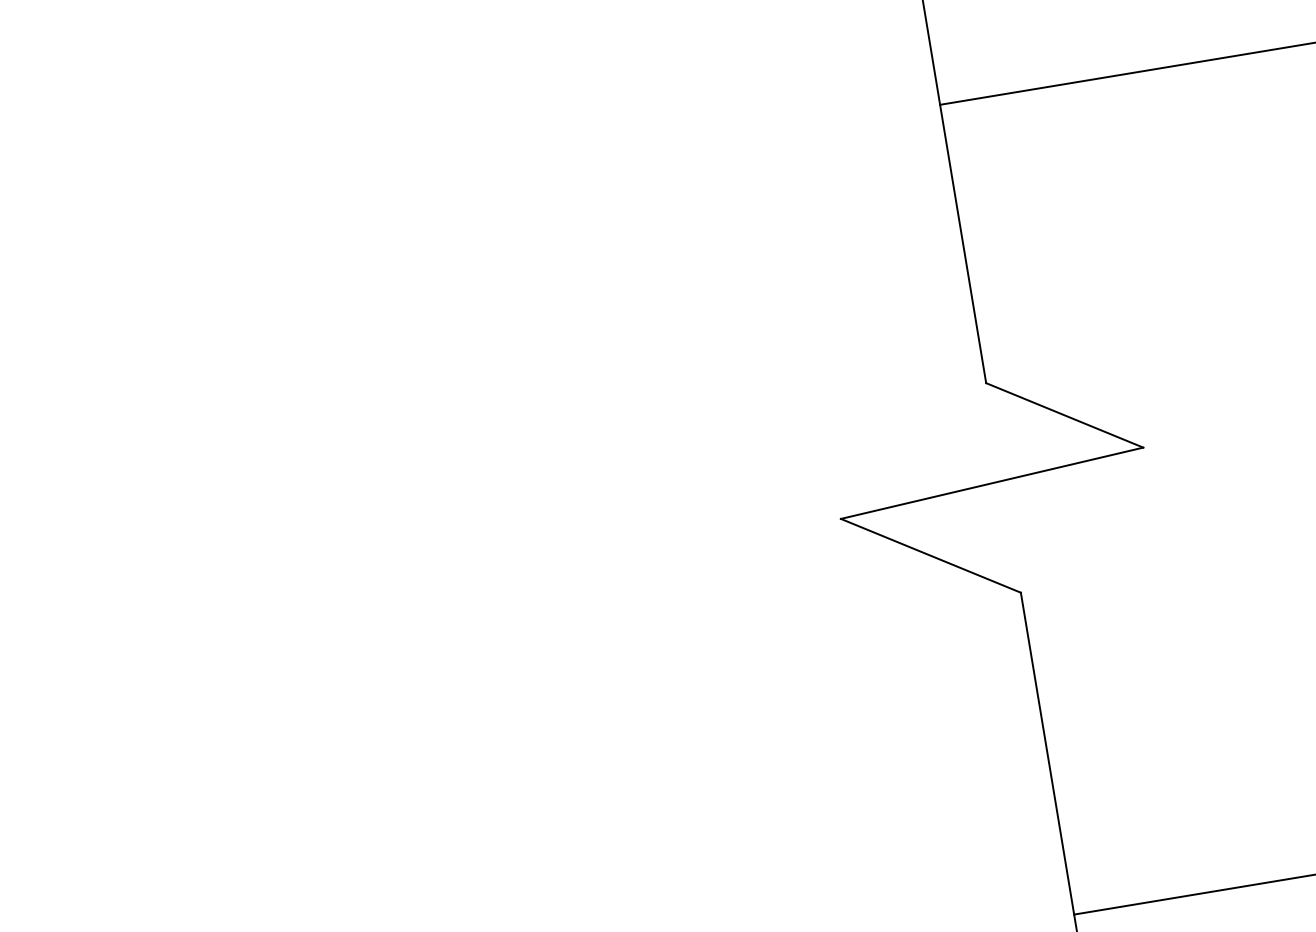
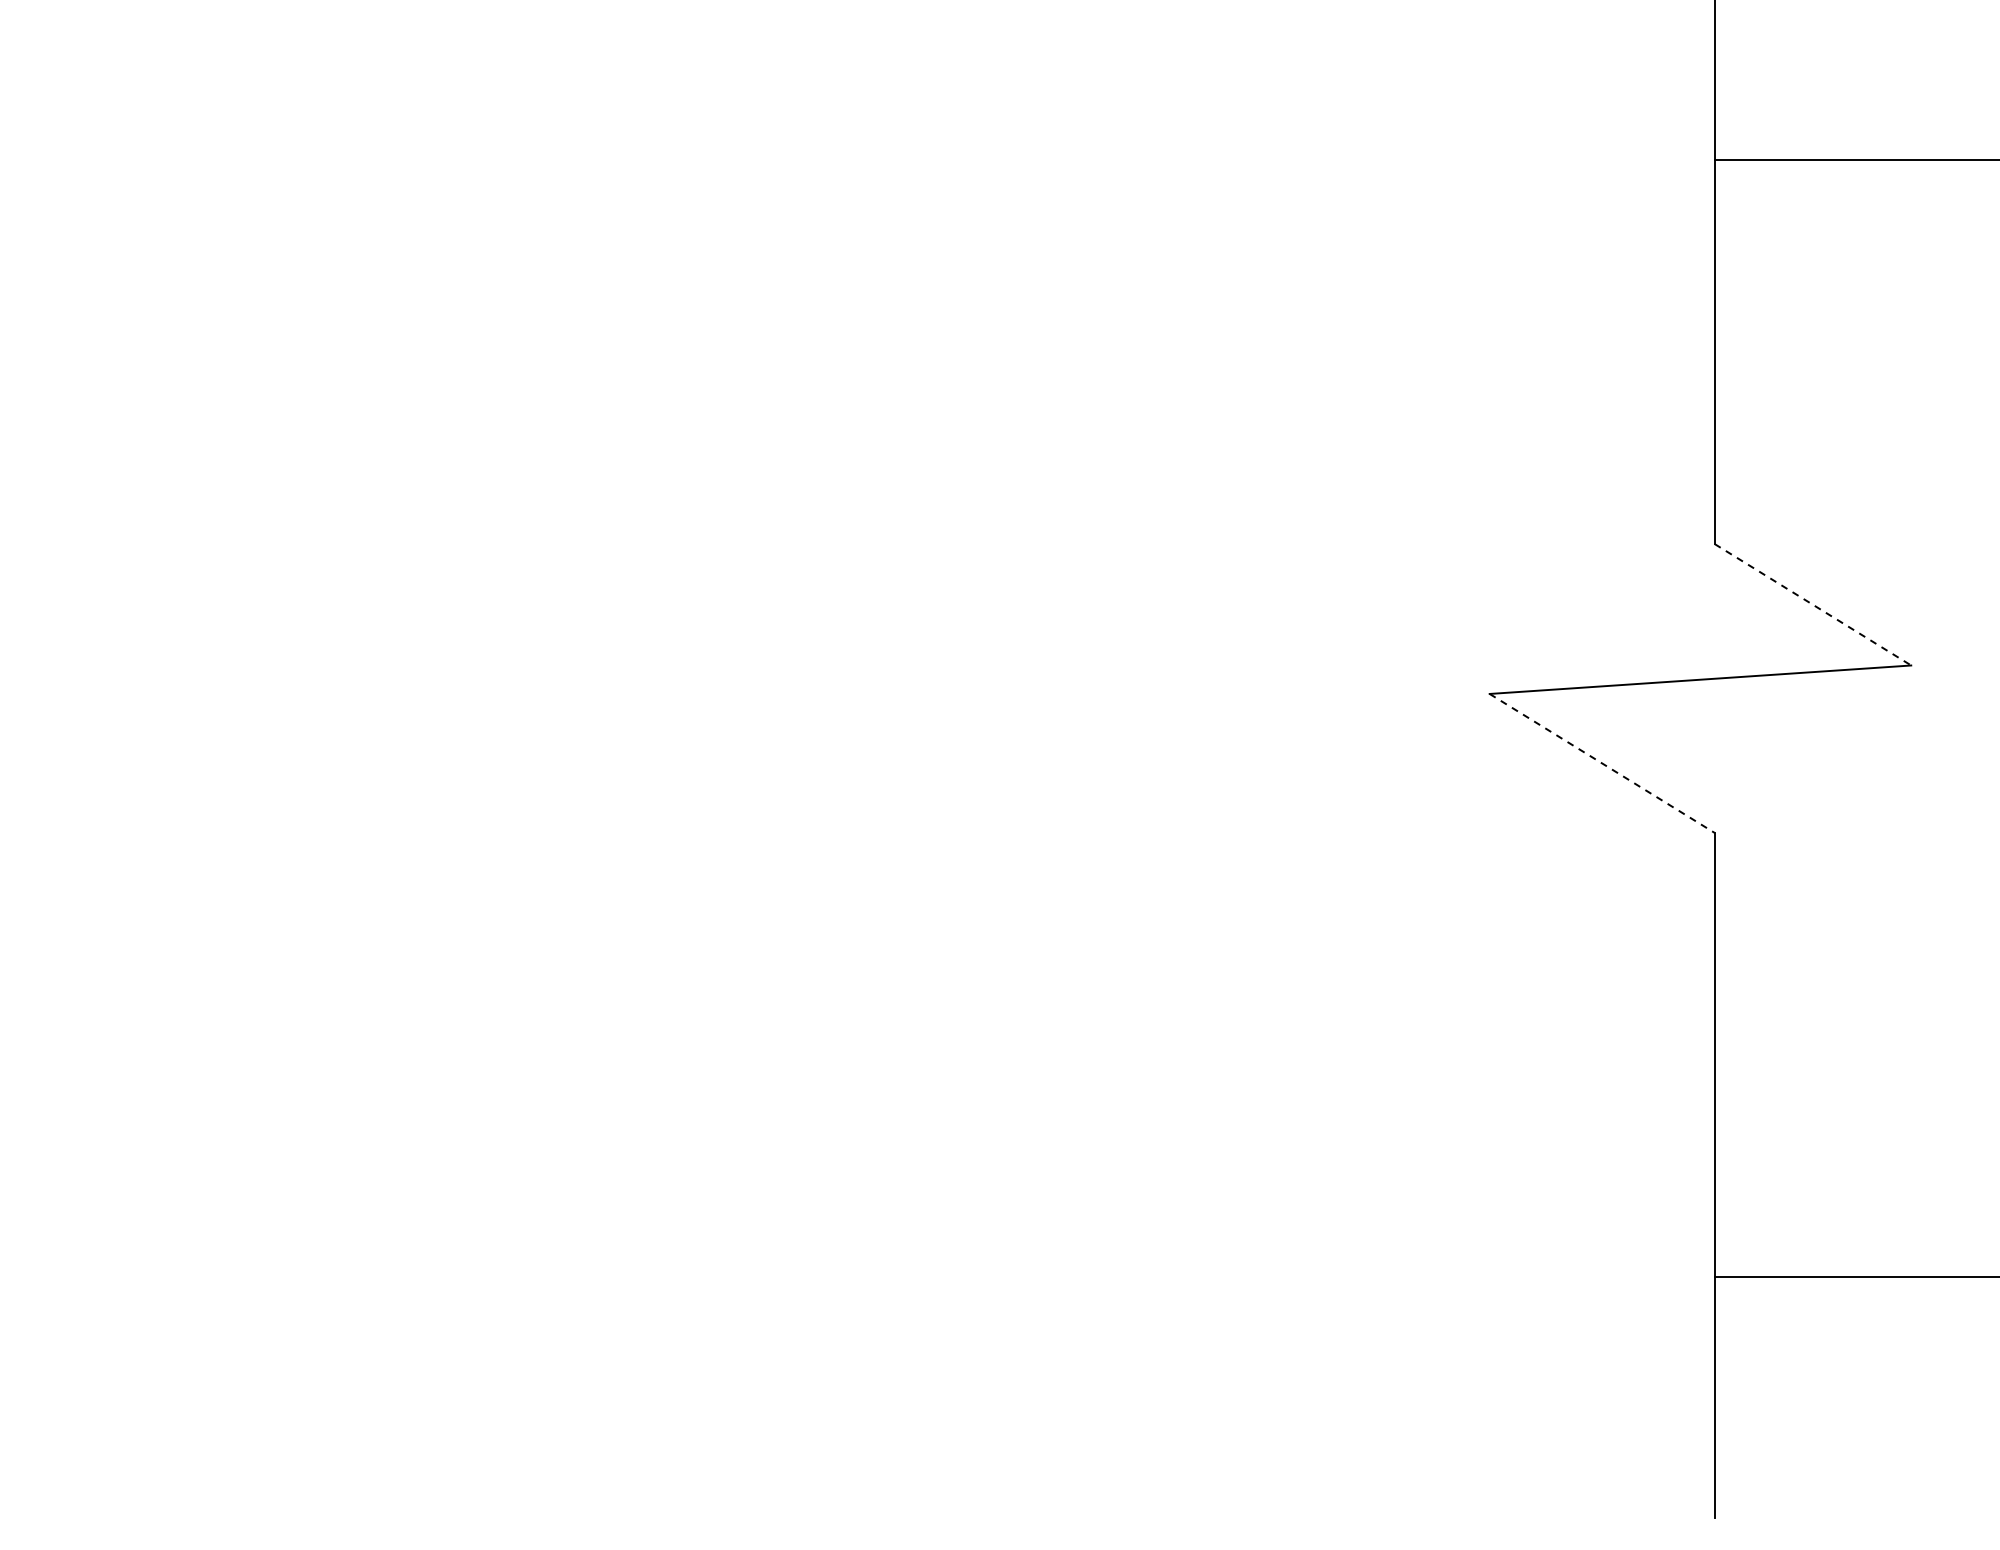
line: (1065, 415) -> (1813, 605), solid -> dashed
line: (931, 555) -> (1602, 763), solid -> dashed

